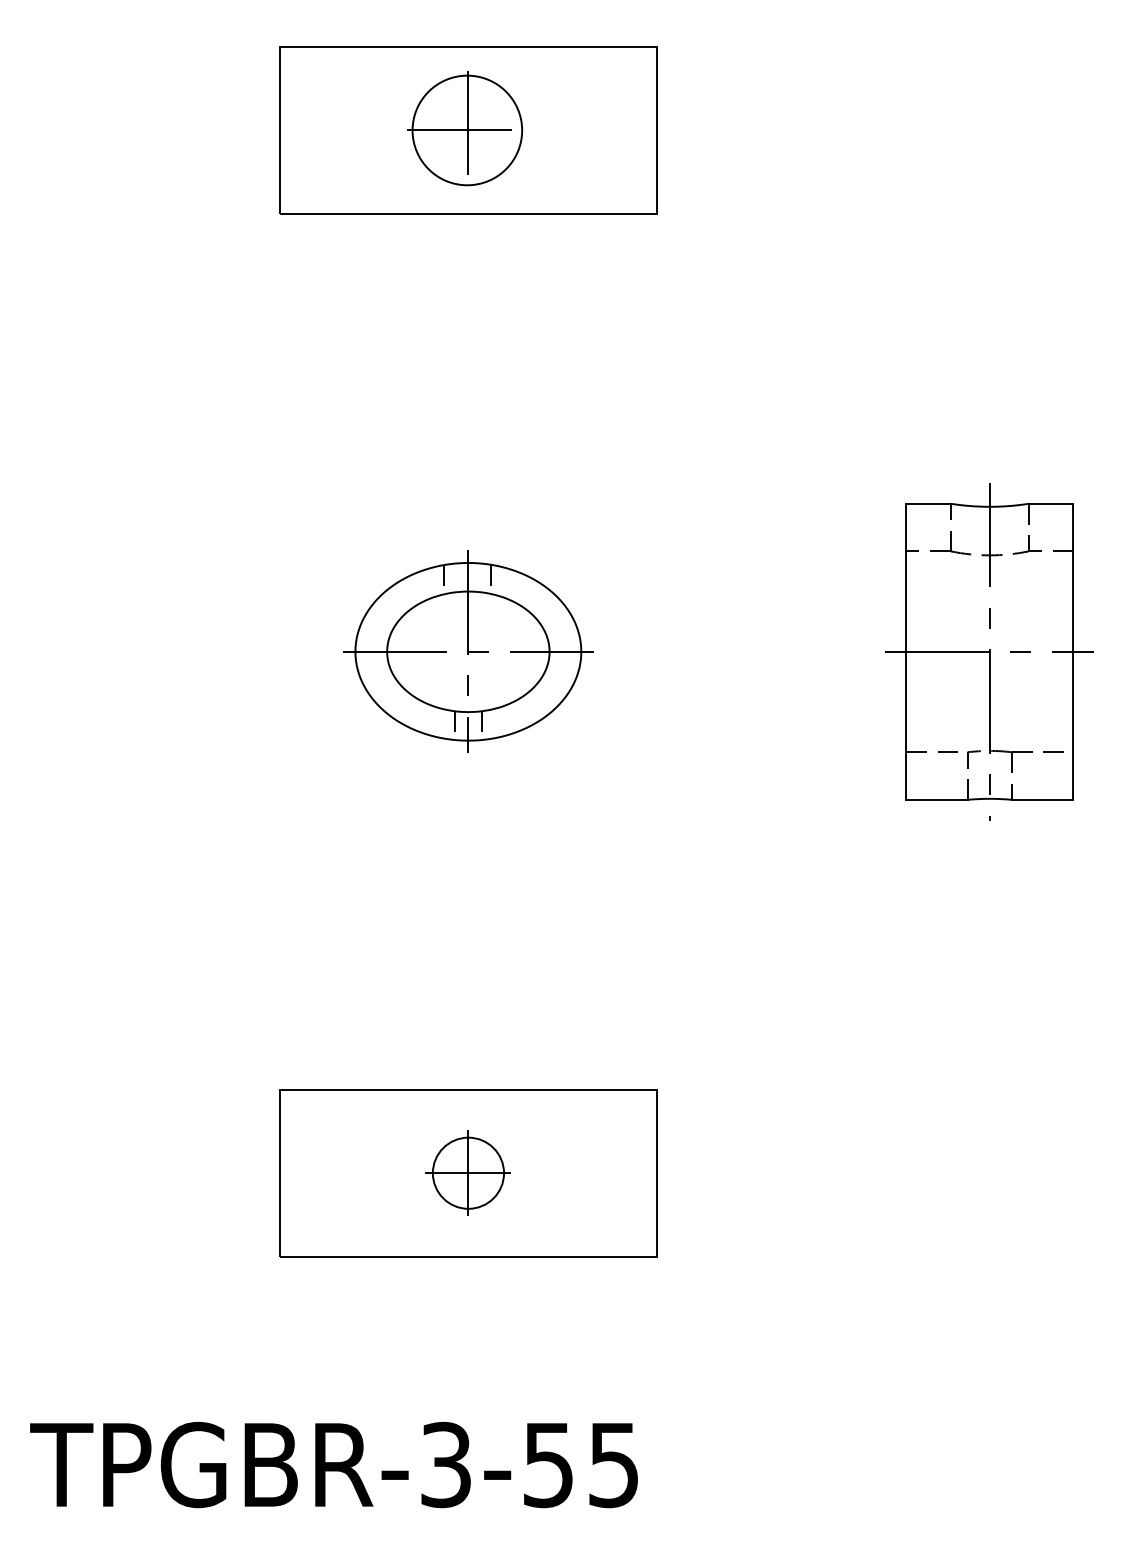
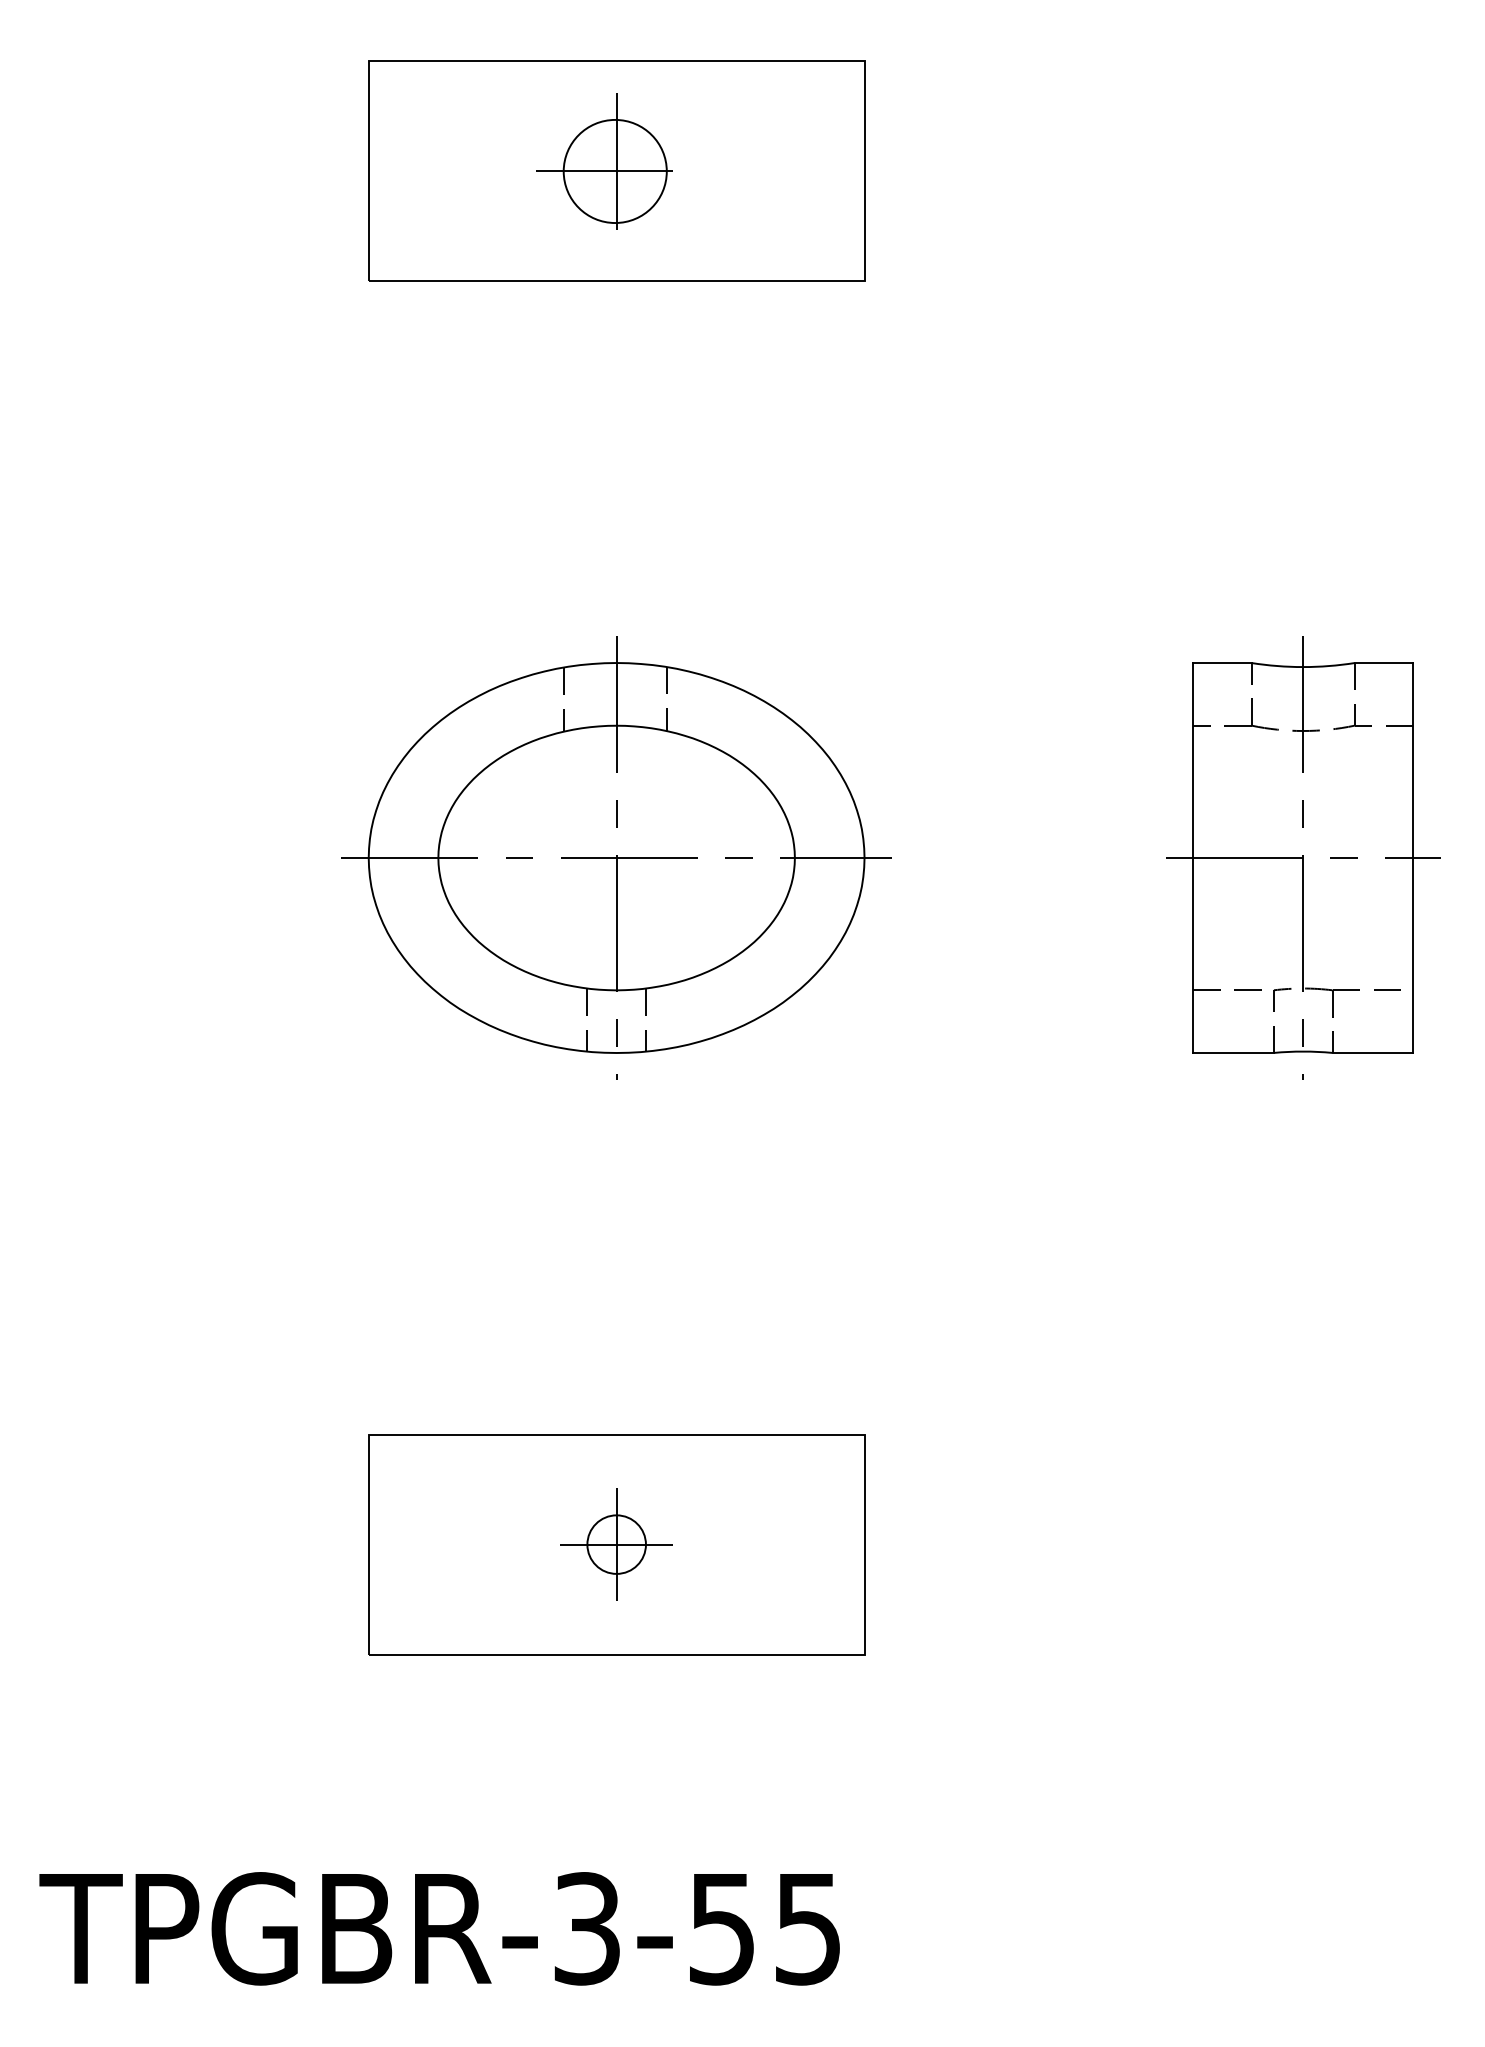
circle: (466, 130) -> (614, 171), size x0.71
part: (468, 651) -> (616, 857), size x1.67
circle: (468, 1173) -> (616, 1544), size x0.62

